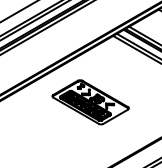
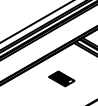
part: (90, 101) -> (61, 78), size x0.6

